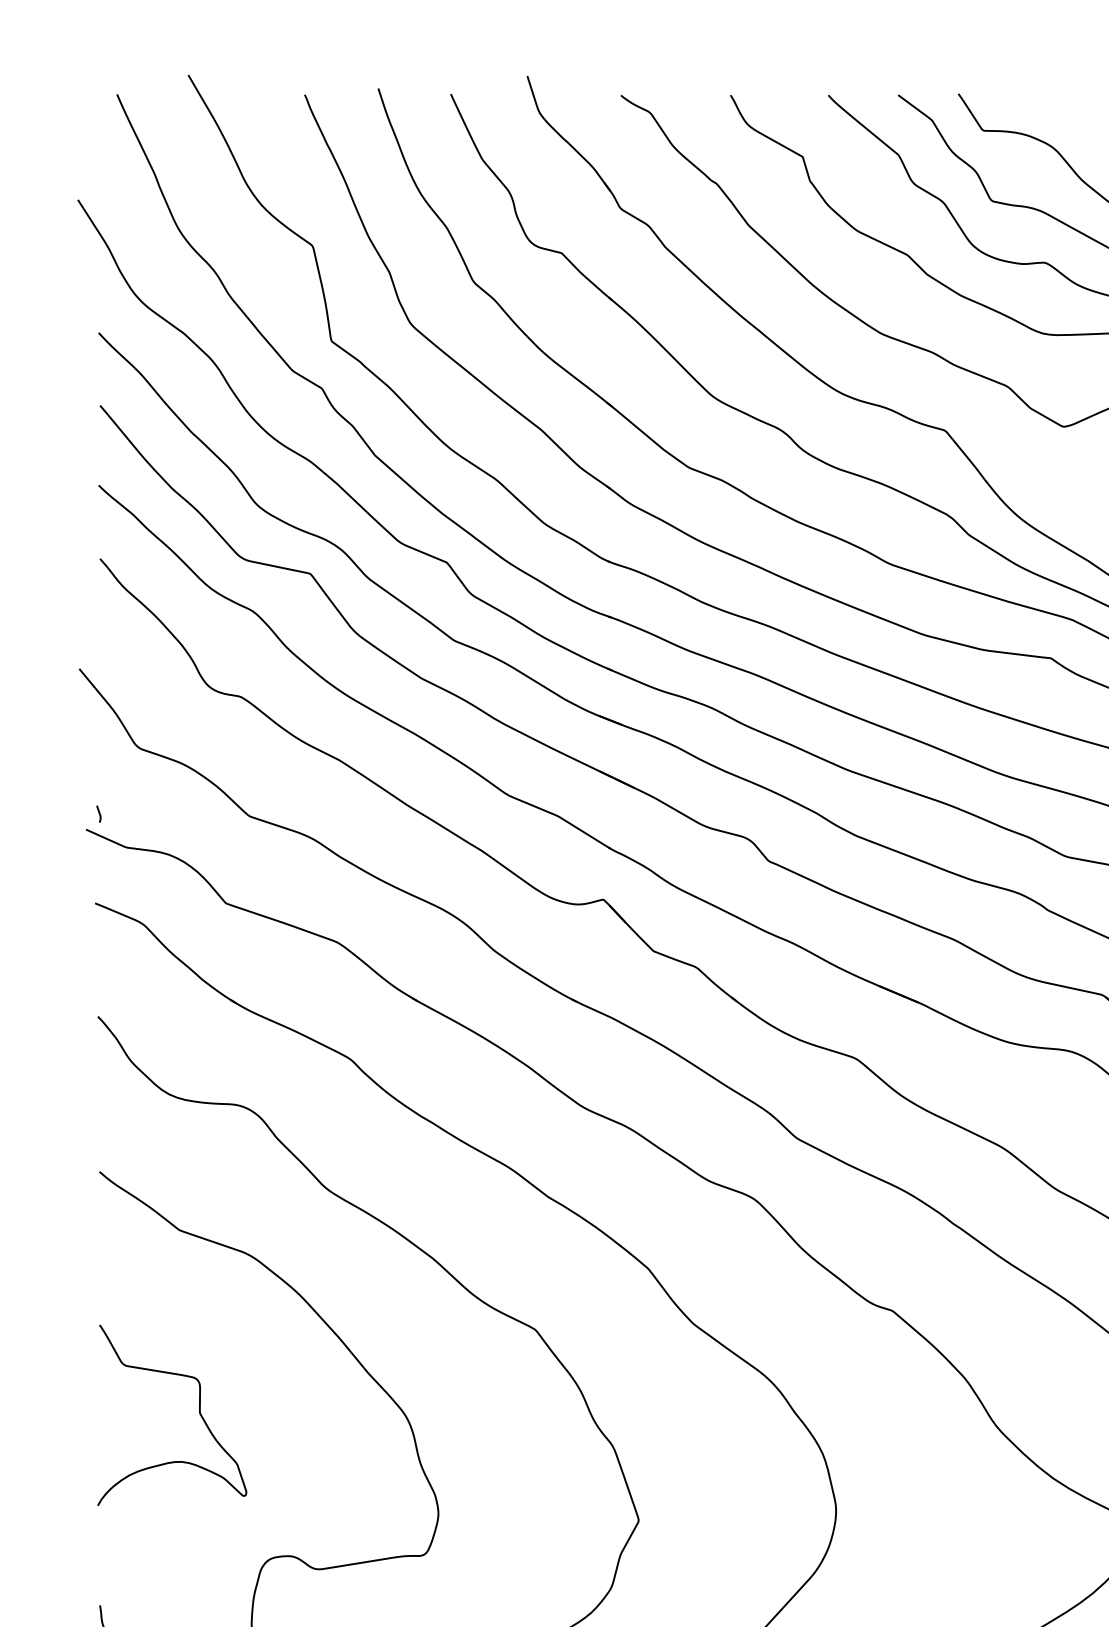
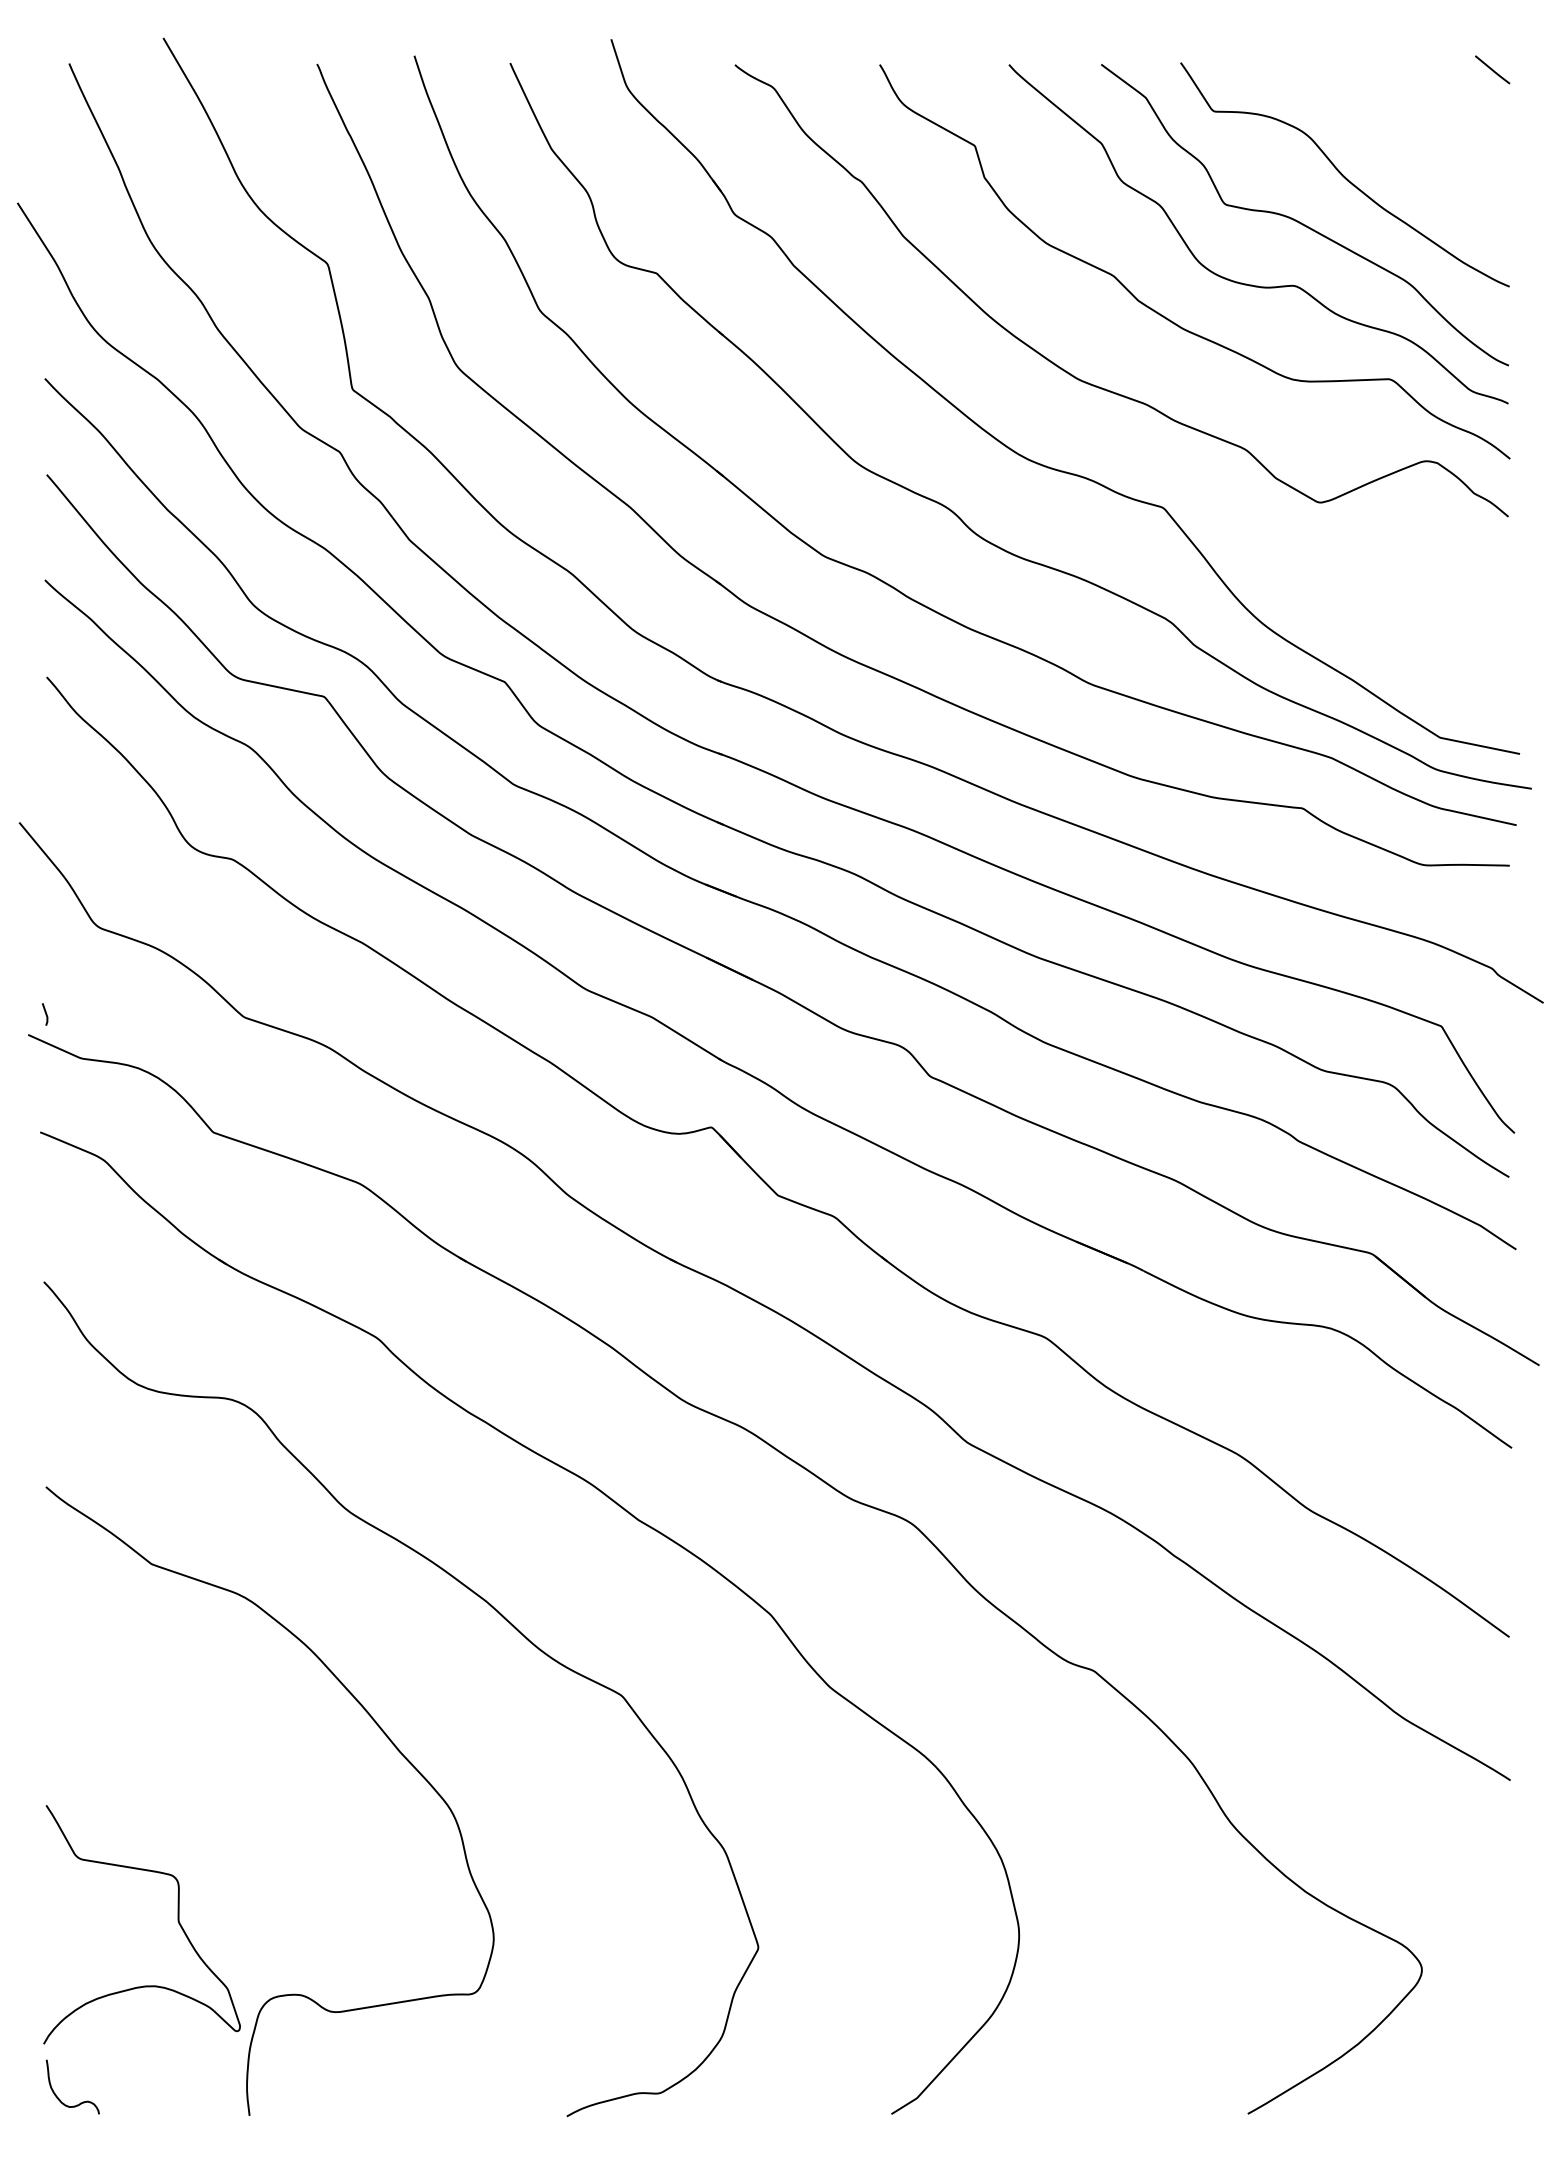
curve: (199, 1412) -> (177, 1921), moved

